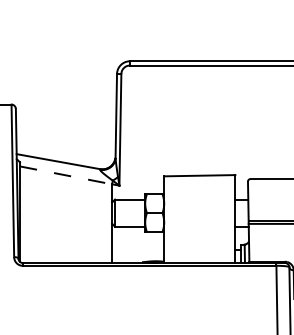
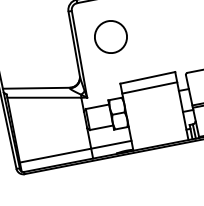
circle: (163, 115) -> (110, 36), added
line: (66, 175) -> (44, 97), dashed -> solid
line: (199, 188) -> (149, 87), added
line: (92, 250) -> (76, 151), added

